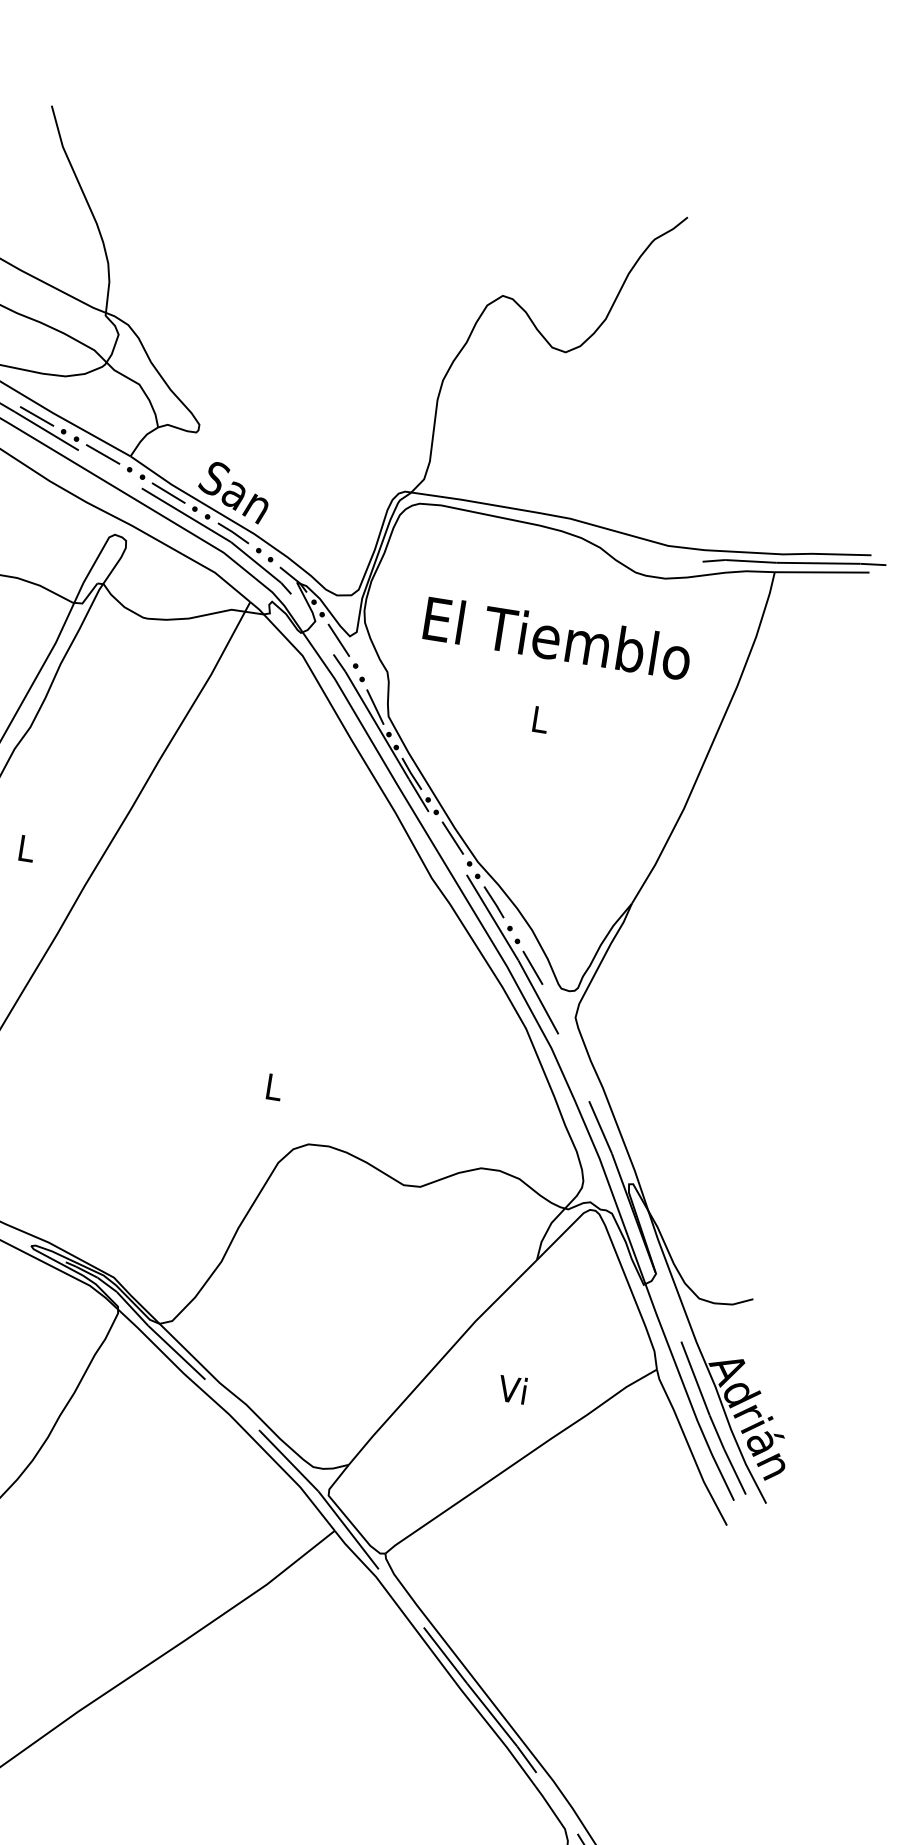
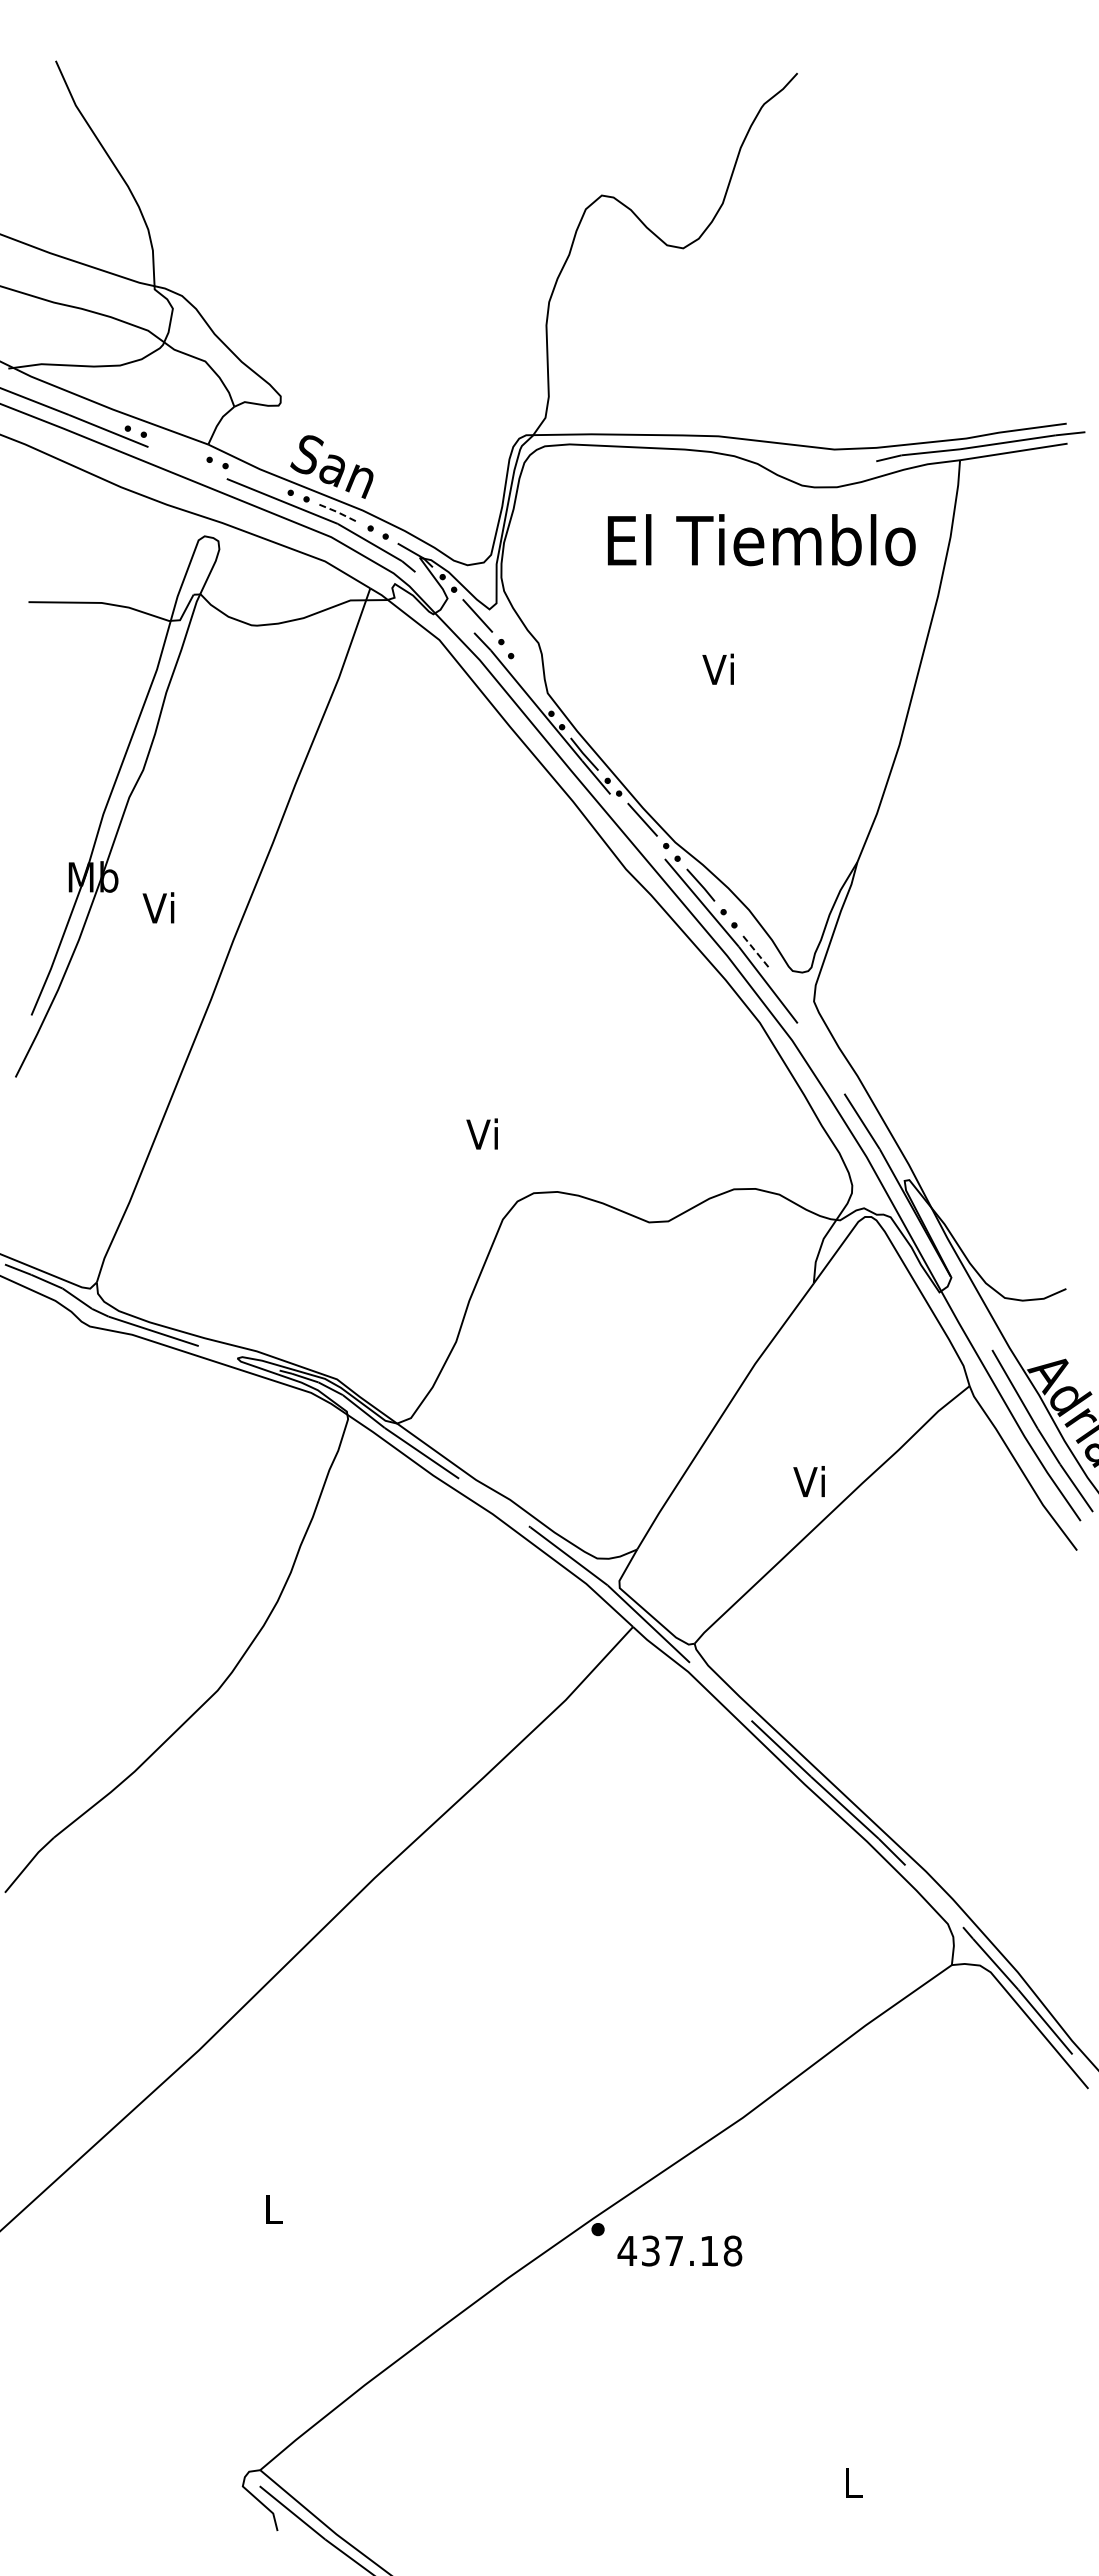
line: (36, 415) -> (94, 415), removed
line: (102, 453) -> (176, 446), removed
line: (168, 493) -> (257, 479), removed
line: (234, 532) -> (339, 512), solid -> dashed
text: (557, 638) -> (761, 540), moved
line: (374, 706) -> (530, 684), removed
text: (537, 718) -> (717, 668), L -> Vi
text: (24, 847) -> (158, 907), L -> Vi
line: (533, 968) -> (757, 953), solid -> dashed
text: (271, 1085) -> (481, 1133), L -> Vi
text: (511, 1389) -> (808, 1481), moved

